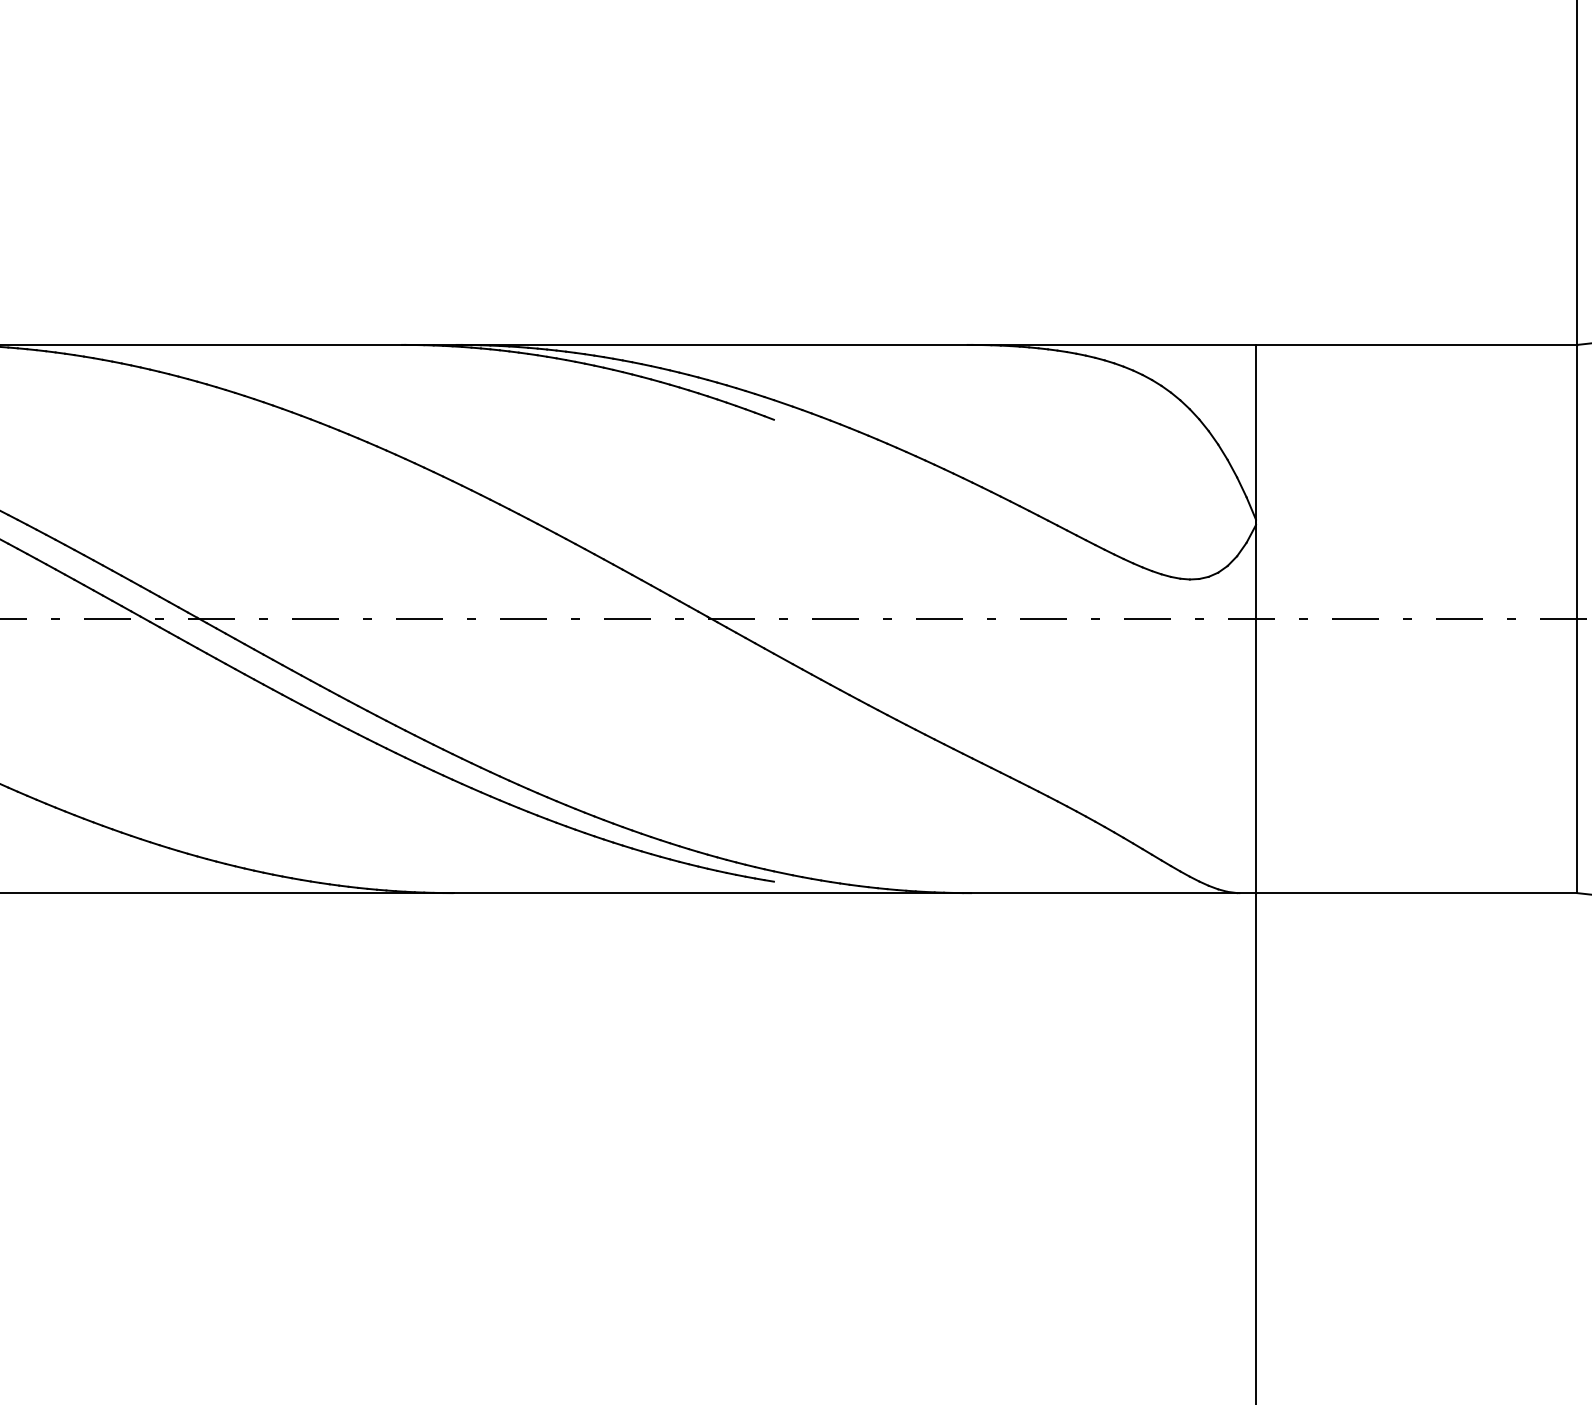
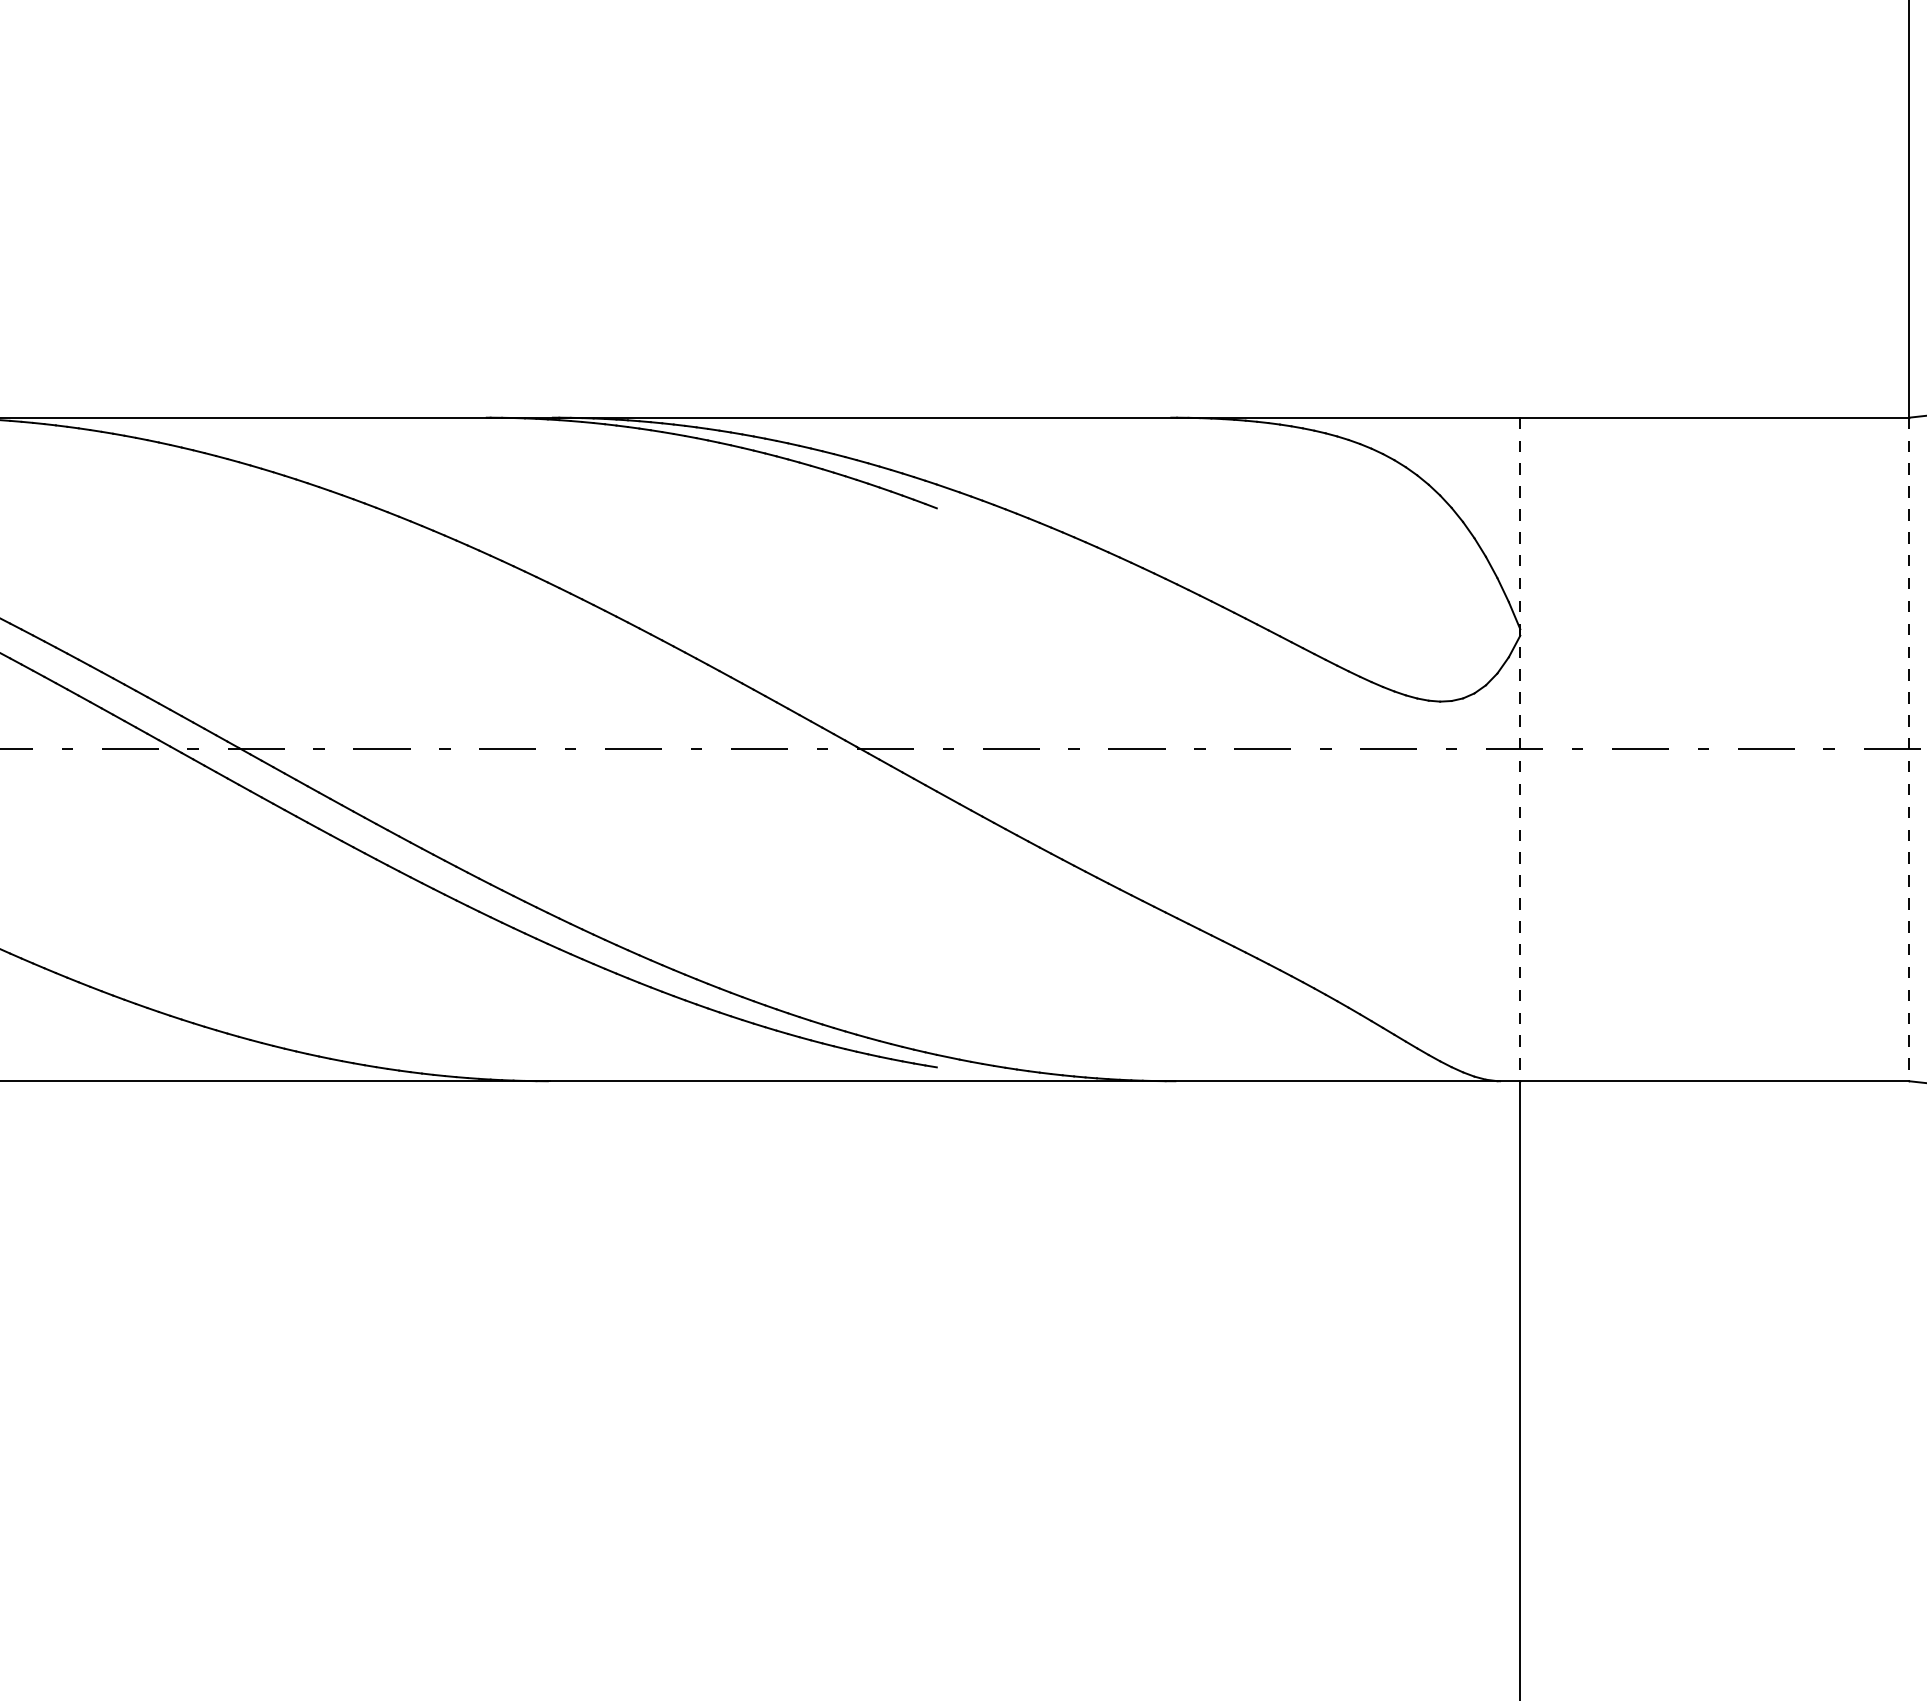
line: (1256, 619) -> (1520, 749), solid -> dashed
line: (1577, 619) -> (1909, 749), solid -> dashed

